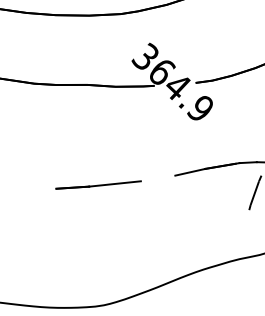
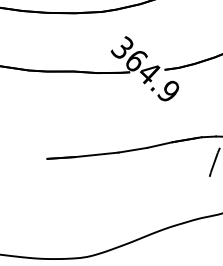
line: (157, 178) -> (132, 150), added

